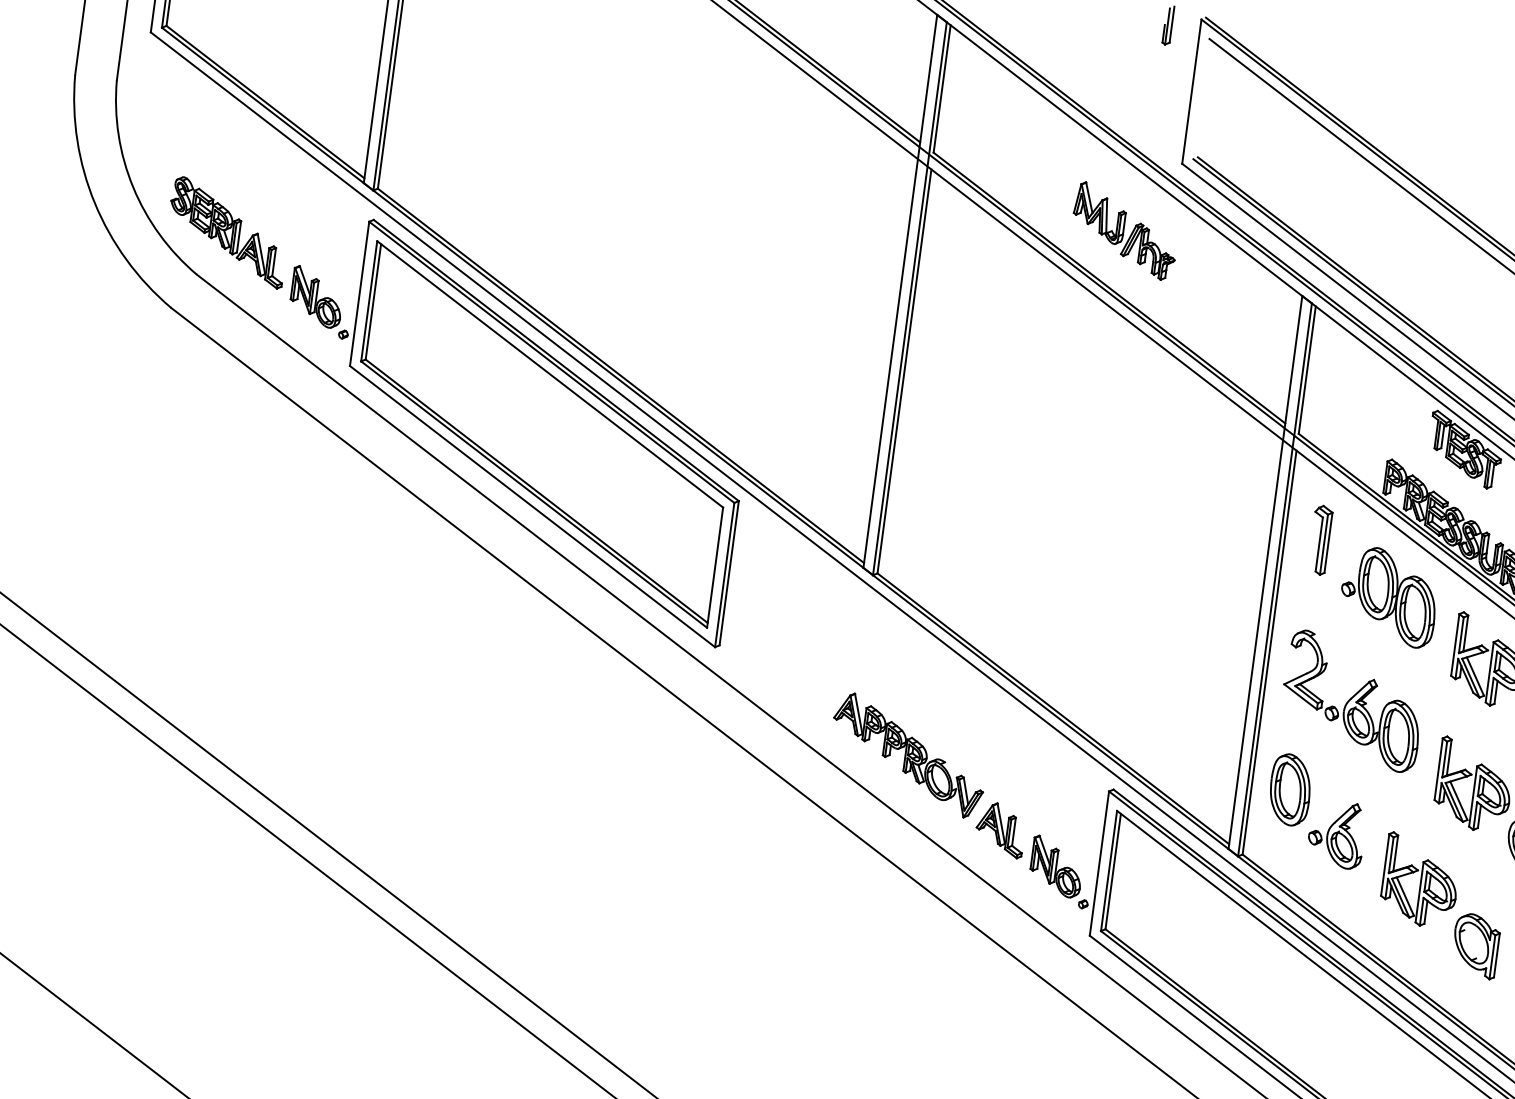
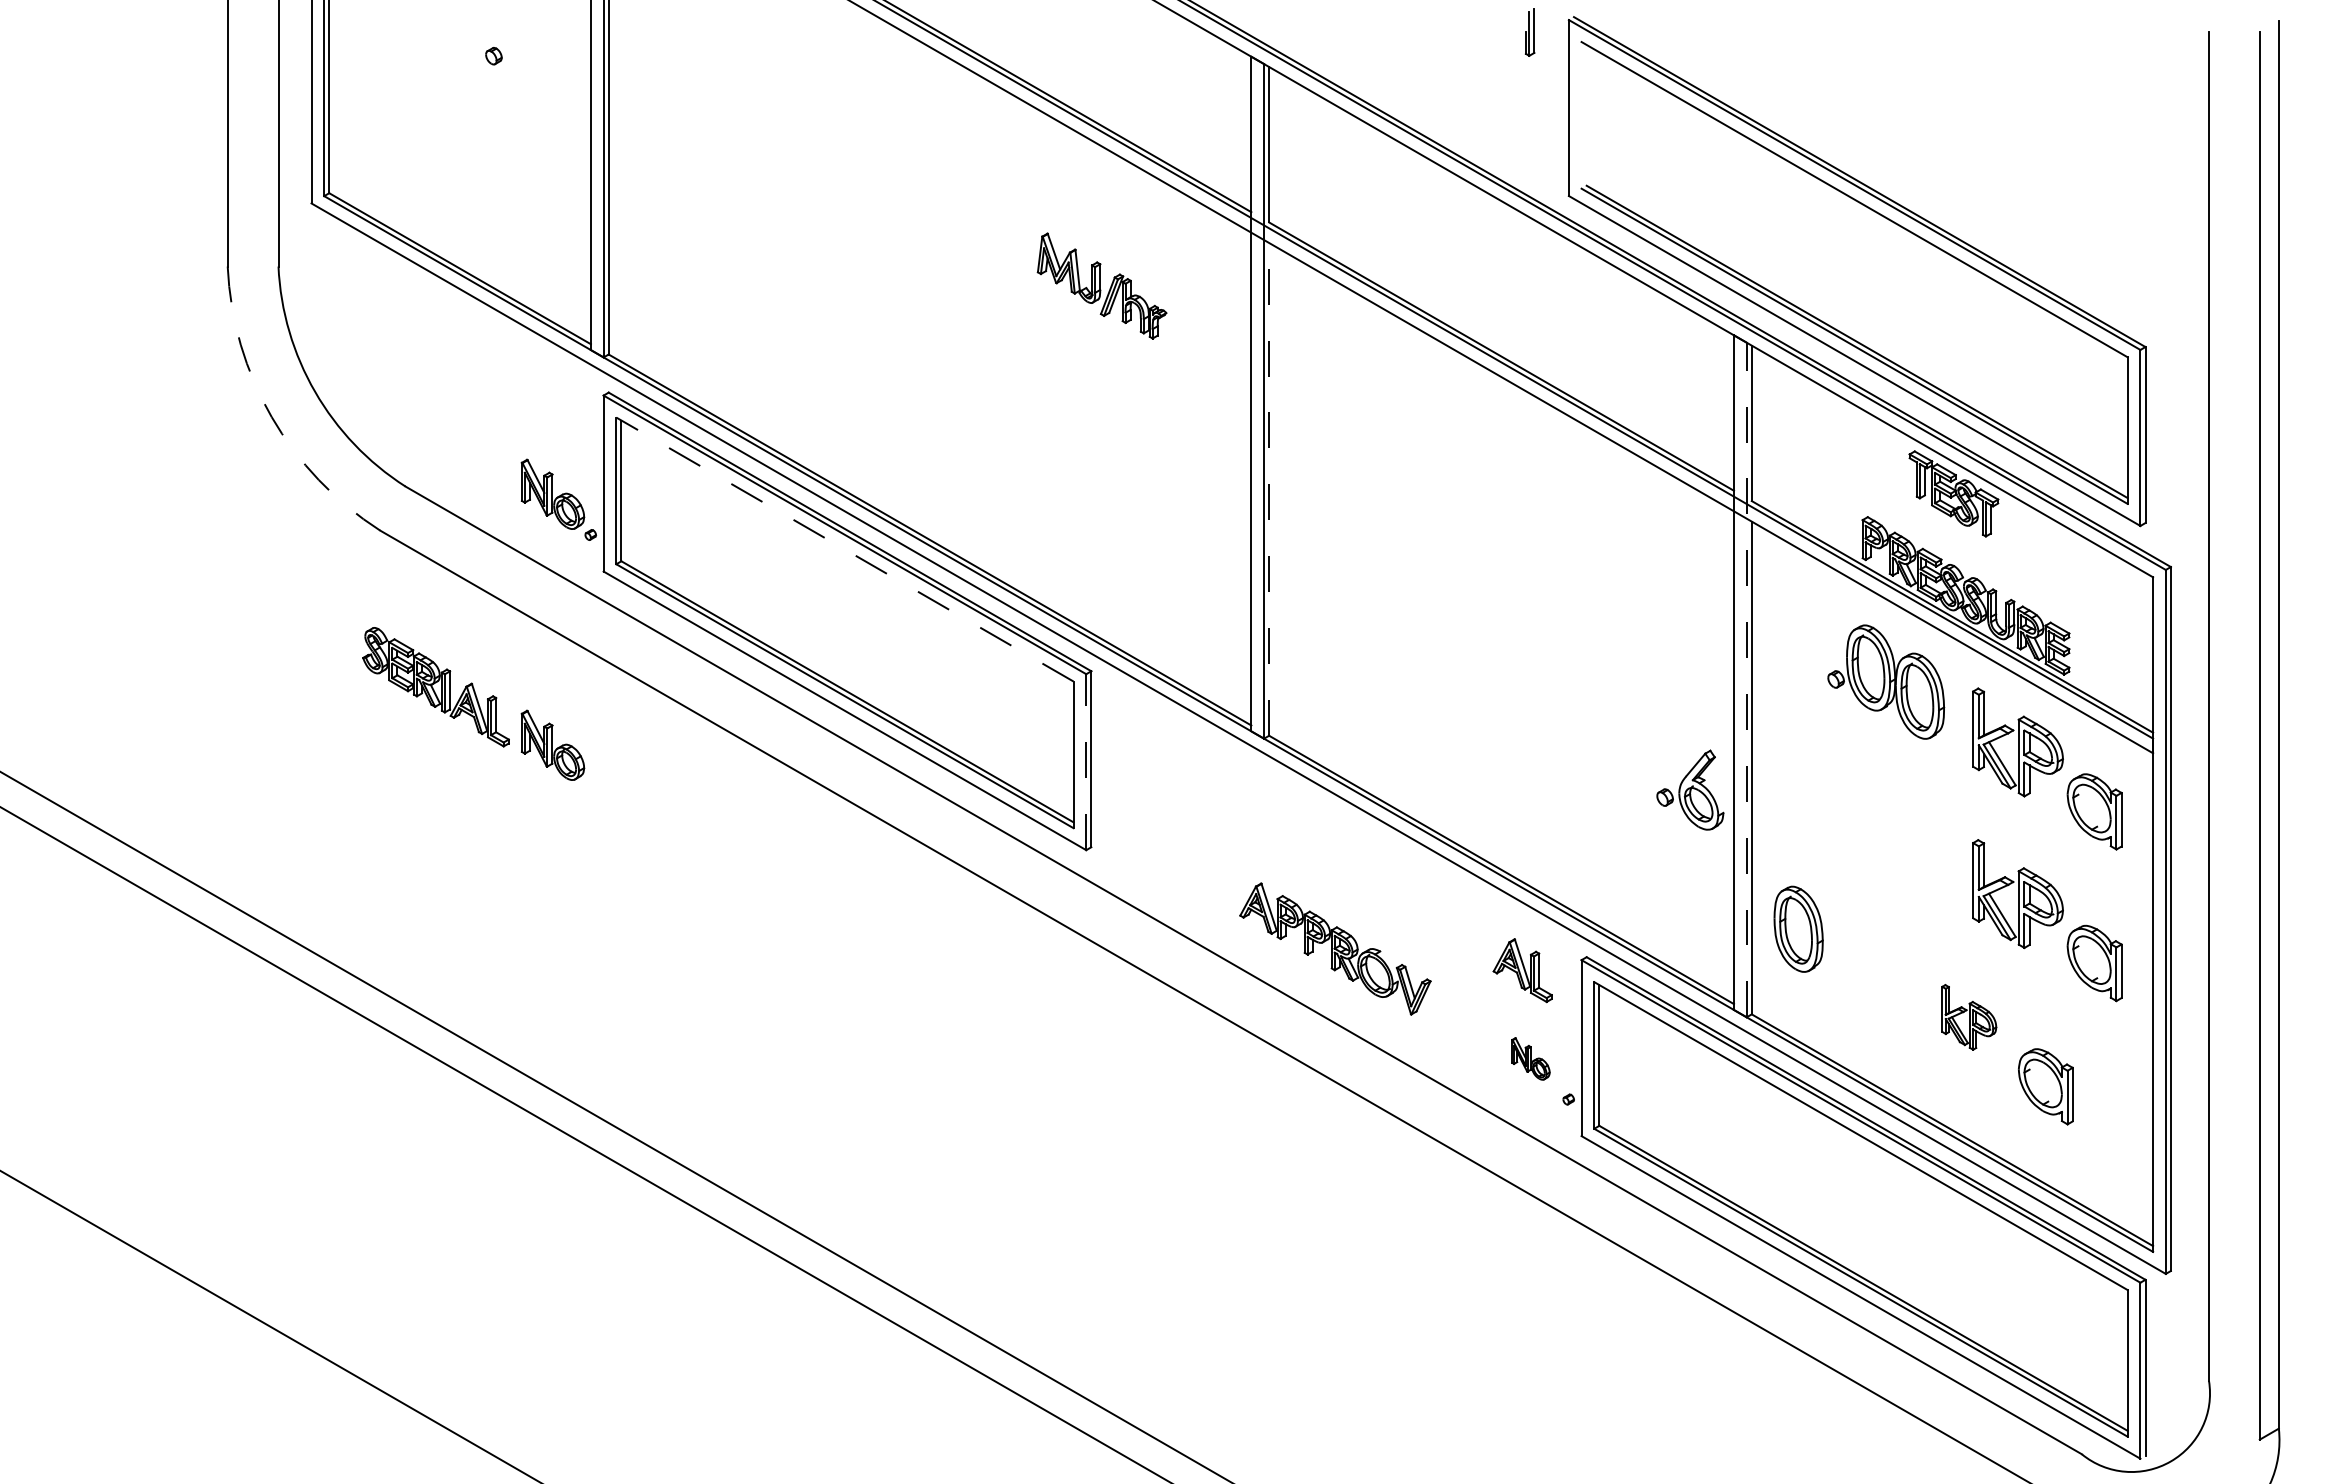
arc: (94, 203) -> (271, 417), solid -> dashed
part: (1124, 230) -> (1101, 285), moved
part: (227, 232) -> (435, 687), moved
line: (904, 370) -> (1269, 488), solid -> dashed
line: (549, 374) -> (844, 549), solid -> dashed
part: (289, 502) -> (552, 744), added
part: (1320, 539) -> (1794, 624), removed
line: (724, 575) -> (1086, 762), solid -> dashed
line: (1274, 579) -> (1746, 679), solid -> dashed
part: (1352, 700) -> (1859, 812), removed
part: (1000, 829) -> (1522, 970), moved
part: (1336, 833) -> (1690, 789), moved
part: (1056, 866) -> (1530, 1058), size x0.6
part: (1420, 880) -> (1969, 1017), size x0.6

